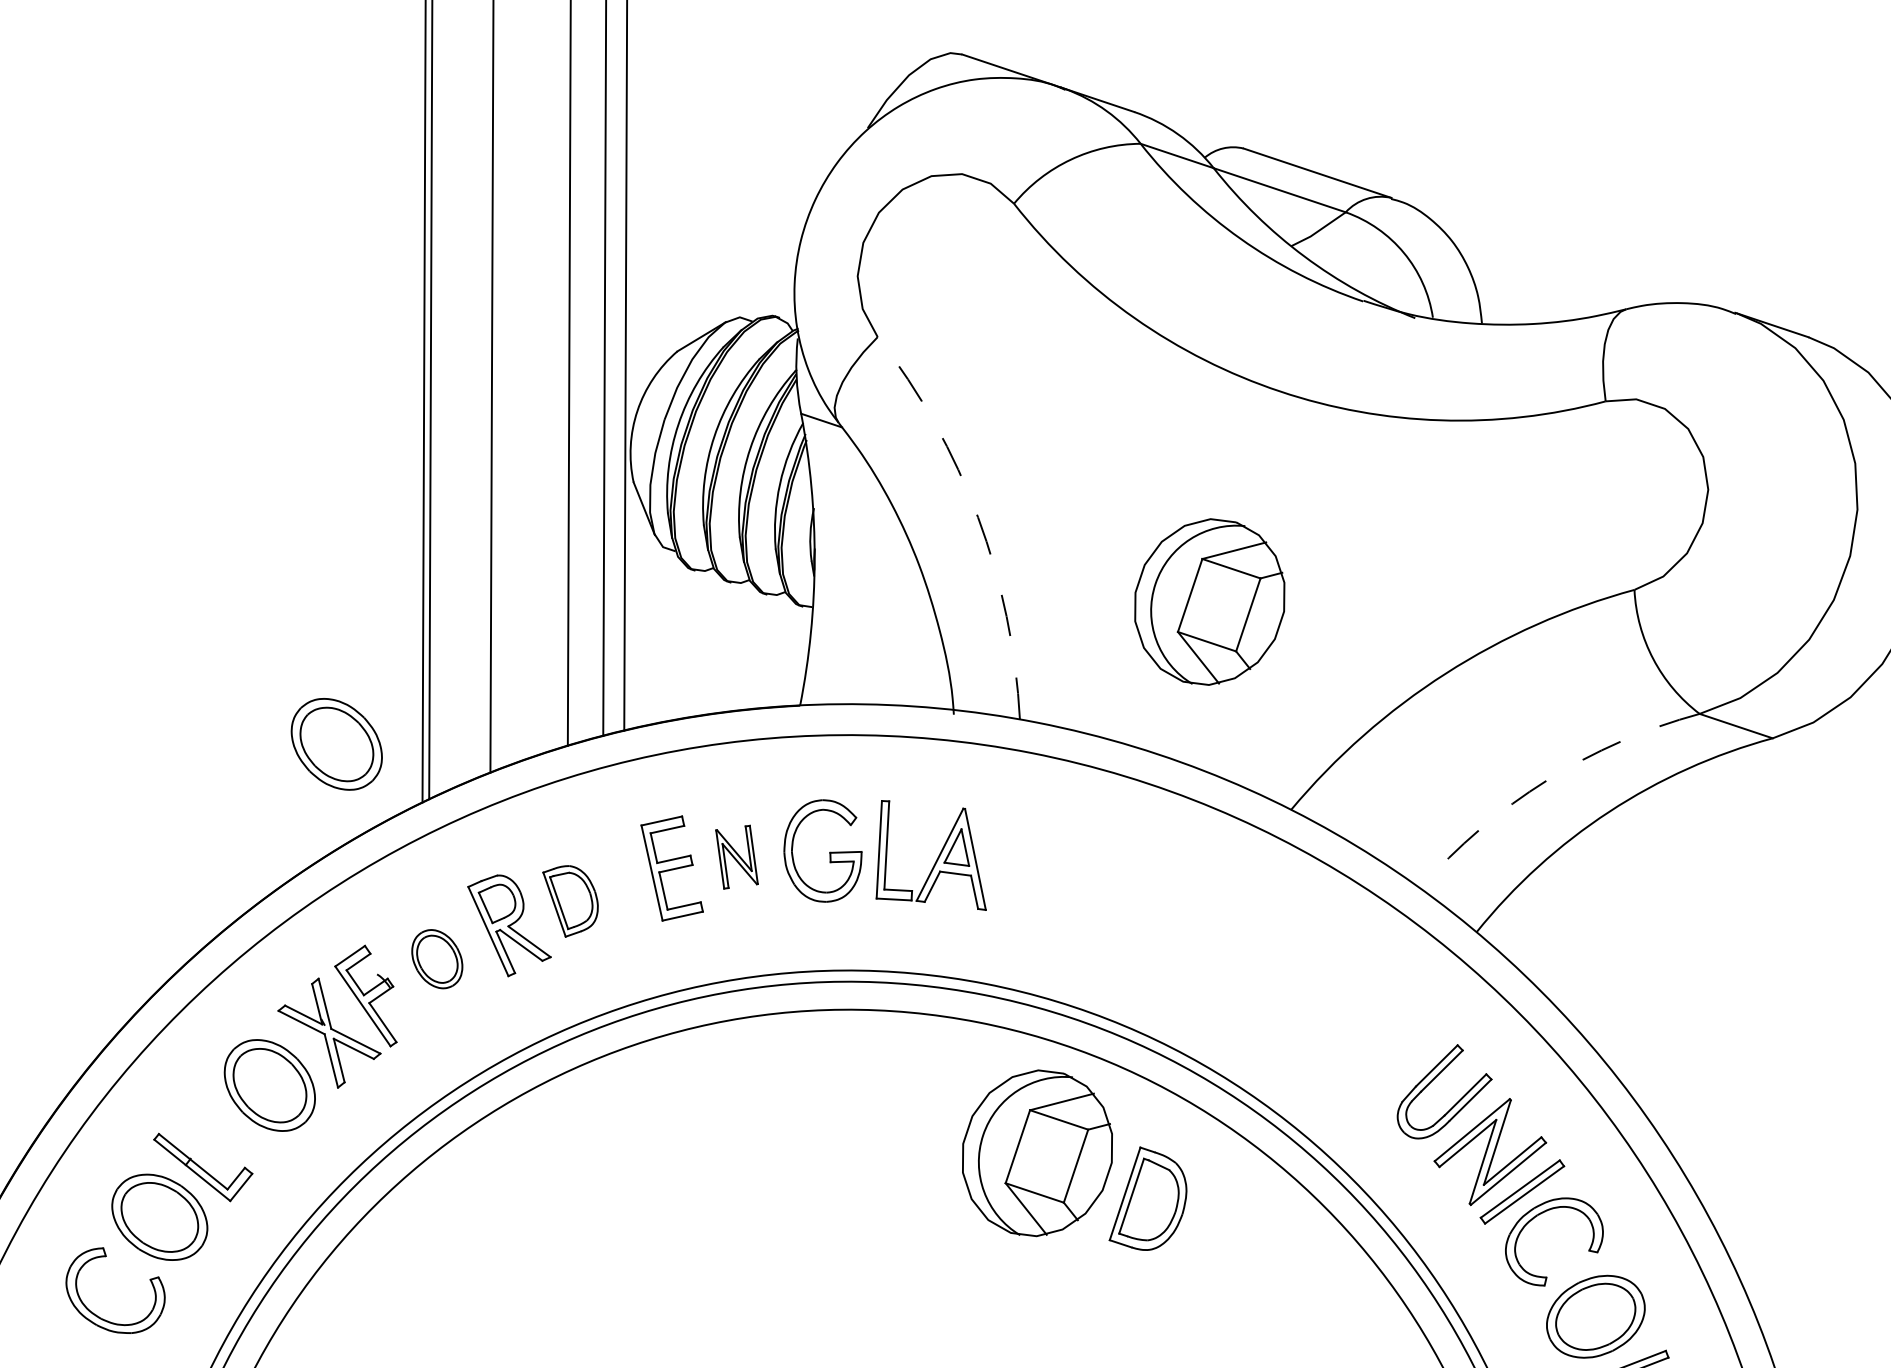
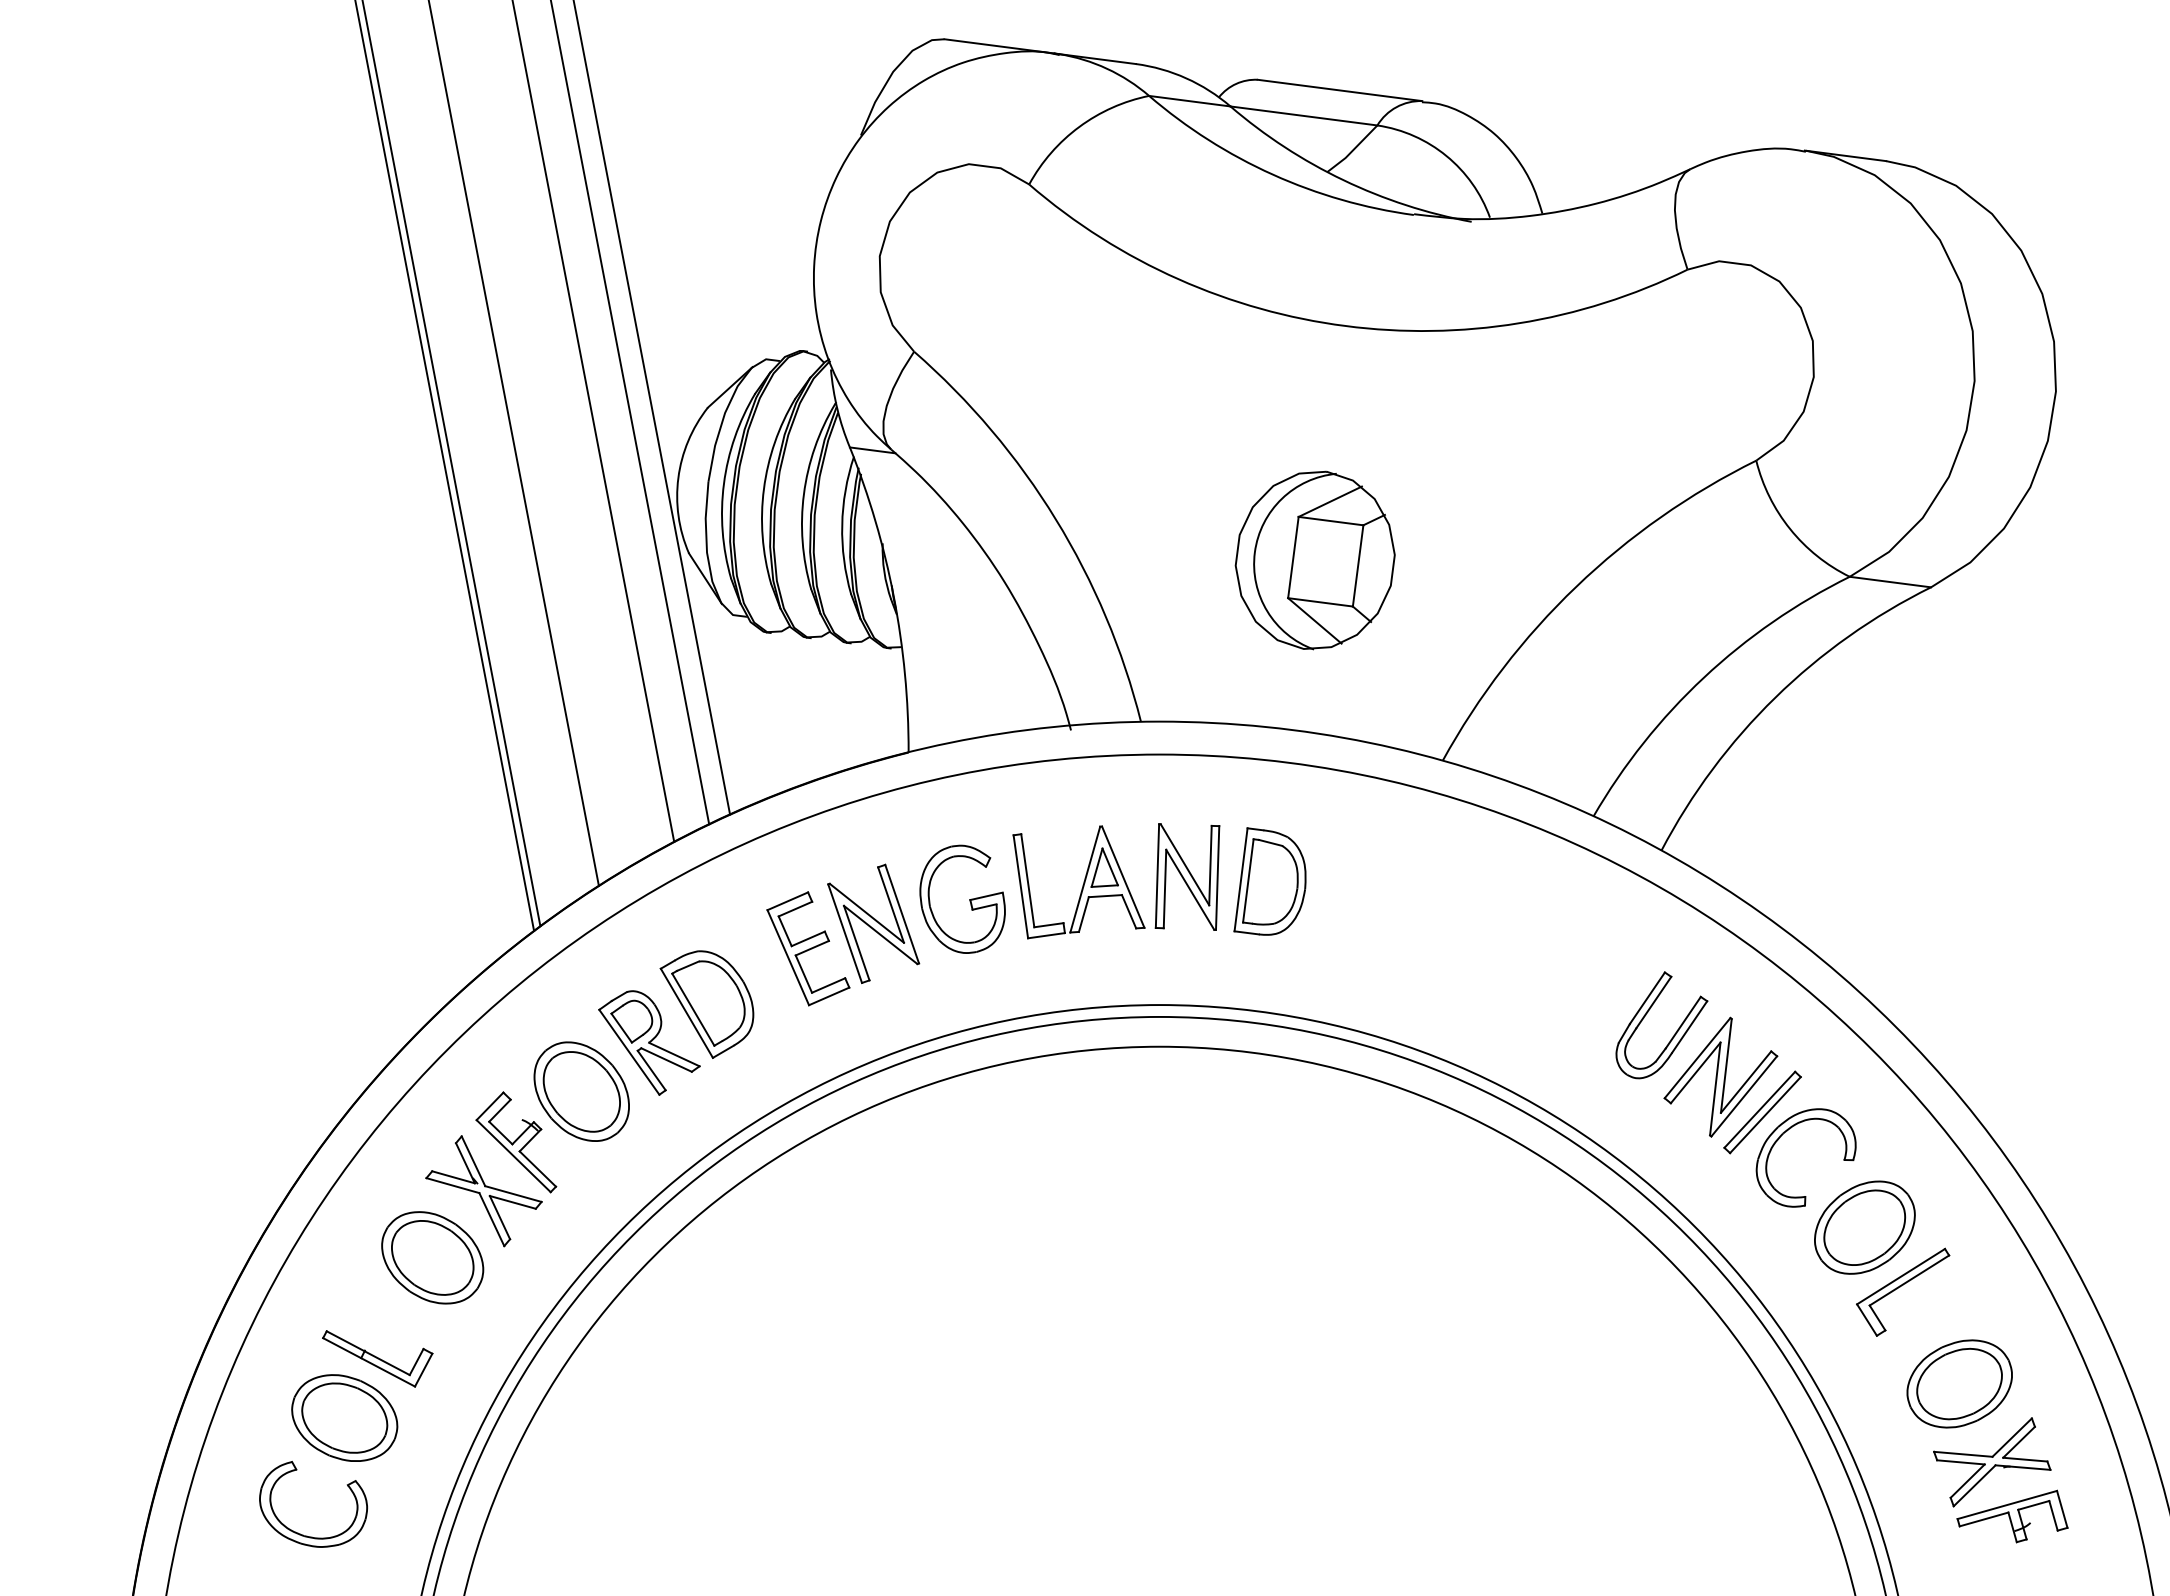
arc: (977, 517) -> (1055, 519), dashed -> solid
part: (336, 743) -> (432, 887), removed
arc: (1546, 780) -> (1703, 677), dashed -> solid
part: (736, 856) -> (873, 923), size x1.67
part: (1034, 870) -> (1187, 876), added
part: (568, 901) -> (706, 1004), size x1.43
part: (437, 959) -> (581, 1091), size x1.67
part: (1036, 1153) -> (1247, 1171), removed
part: (1151, 1200) -> (1269, 881), moved

